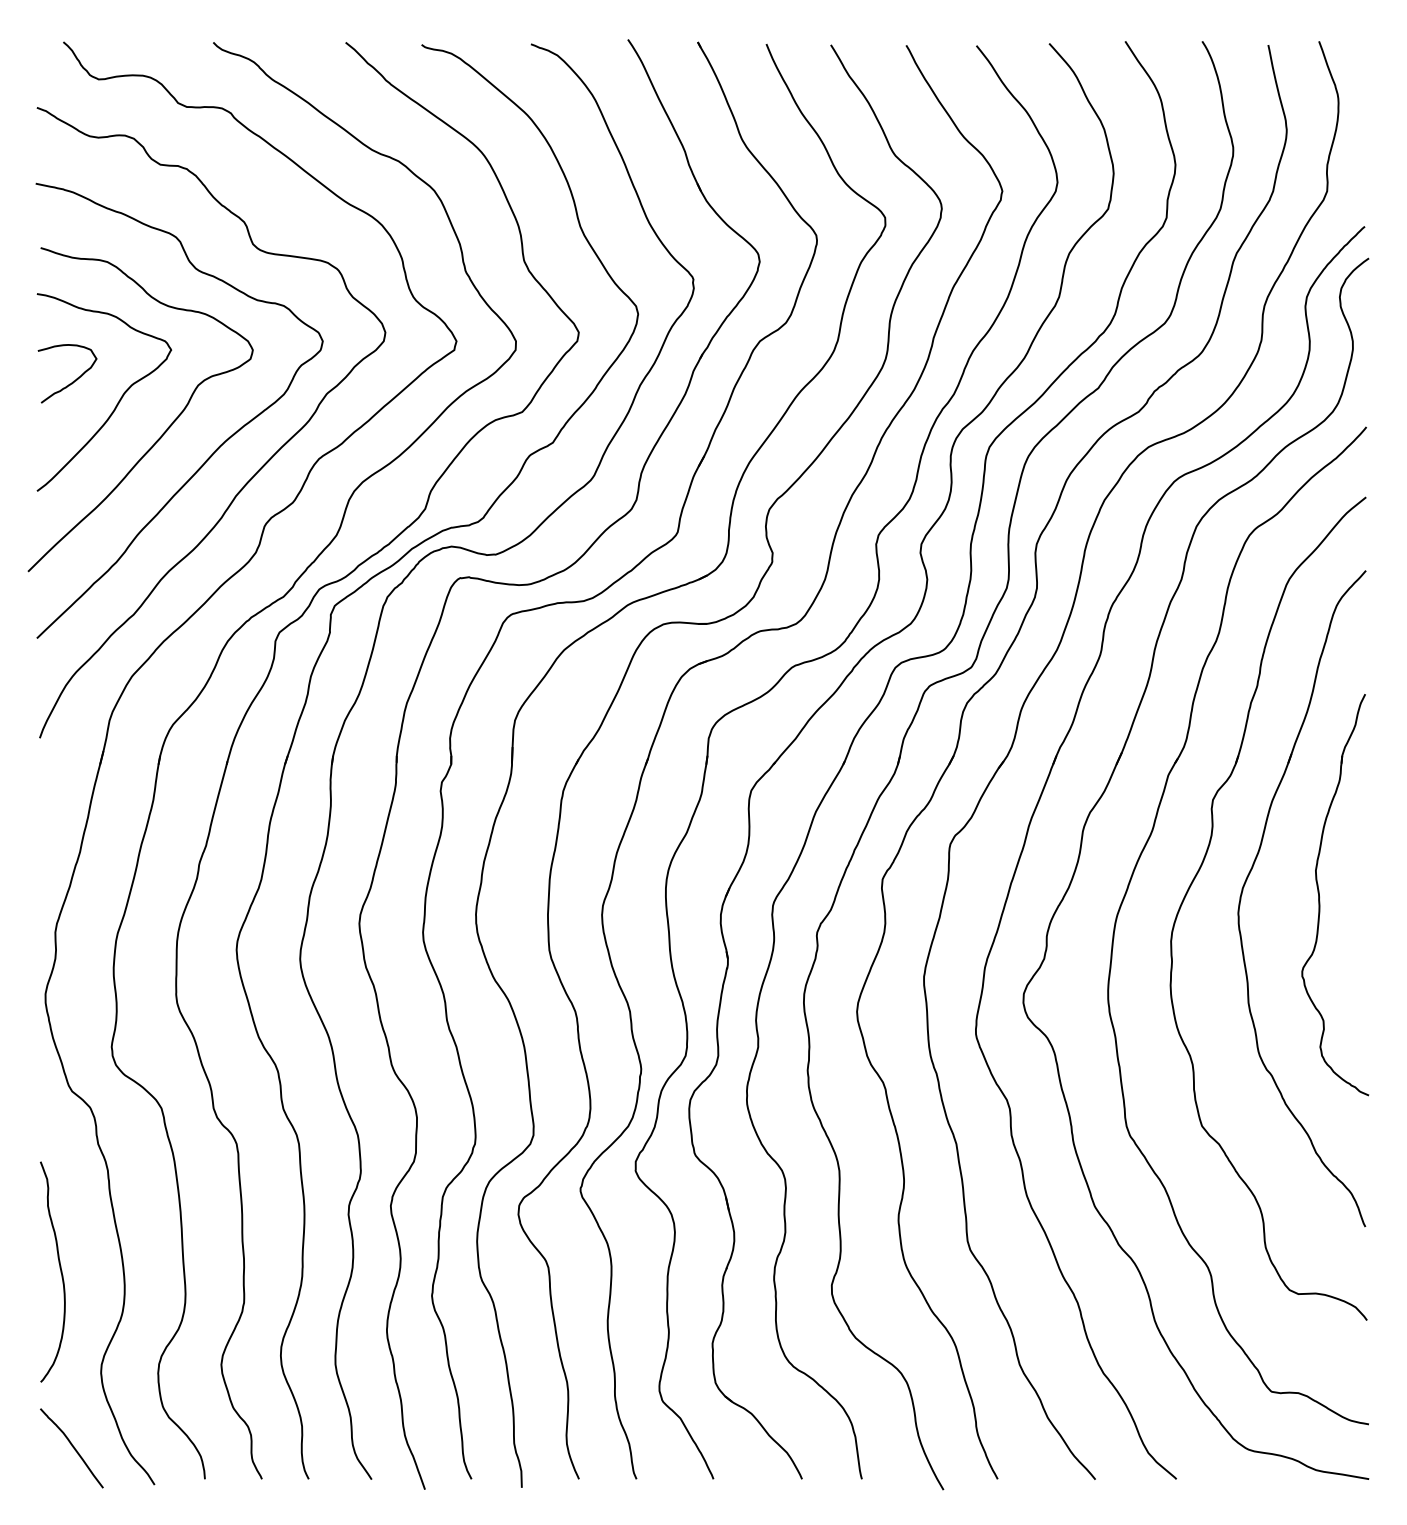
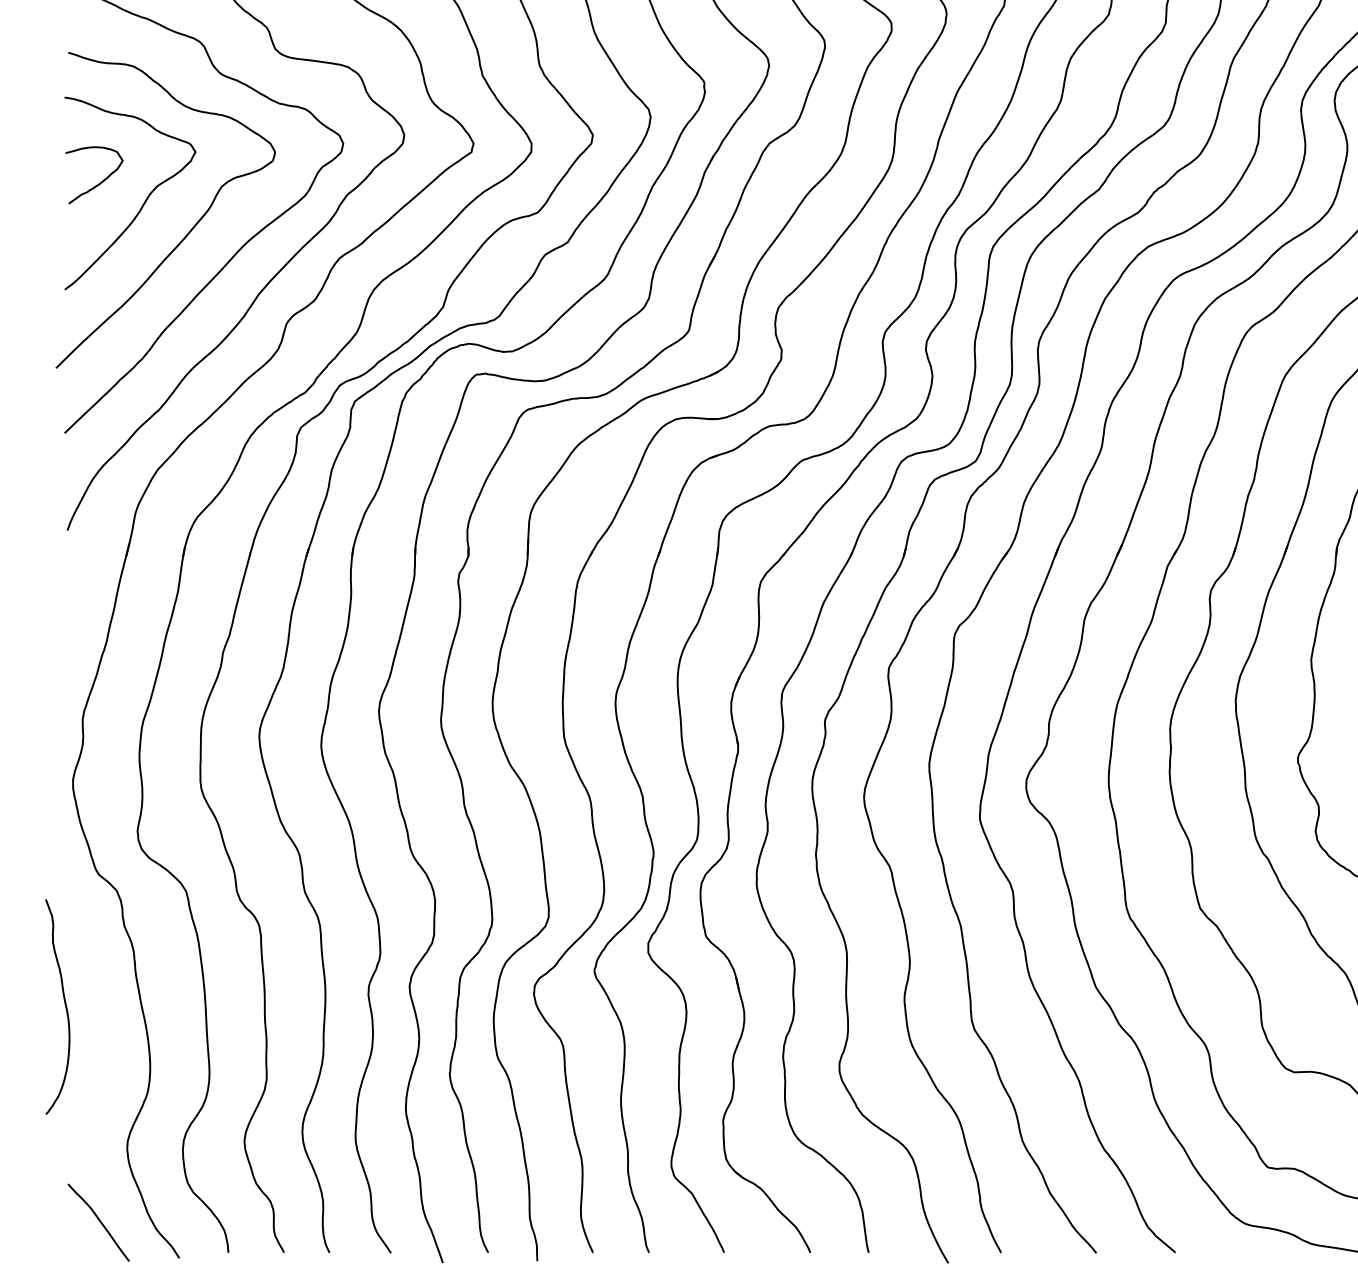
curve: (59, 1268) -> (64, 1003), moved

